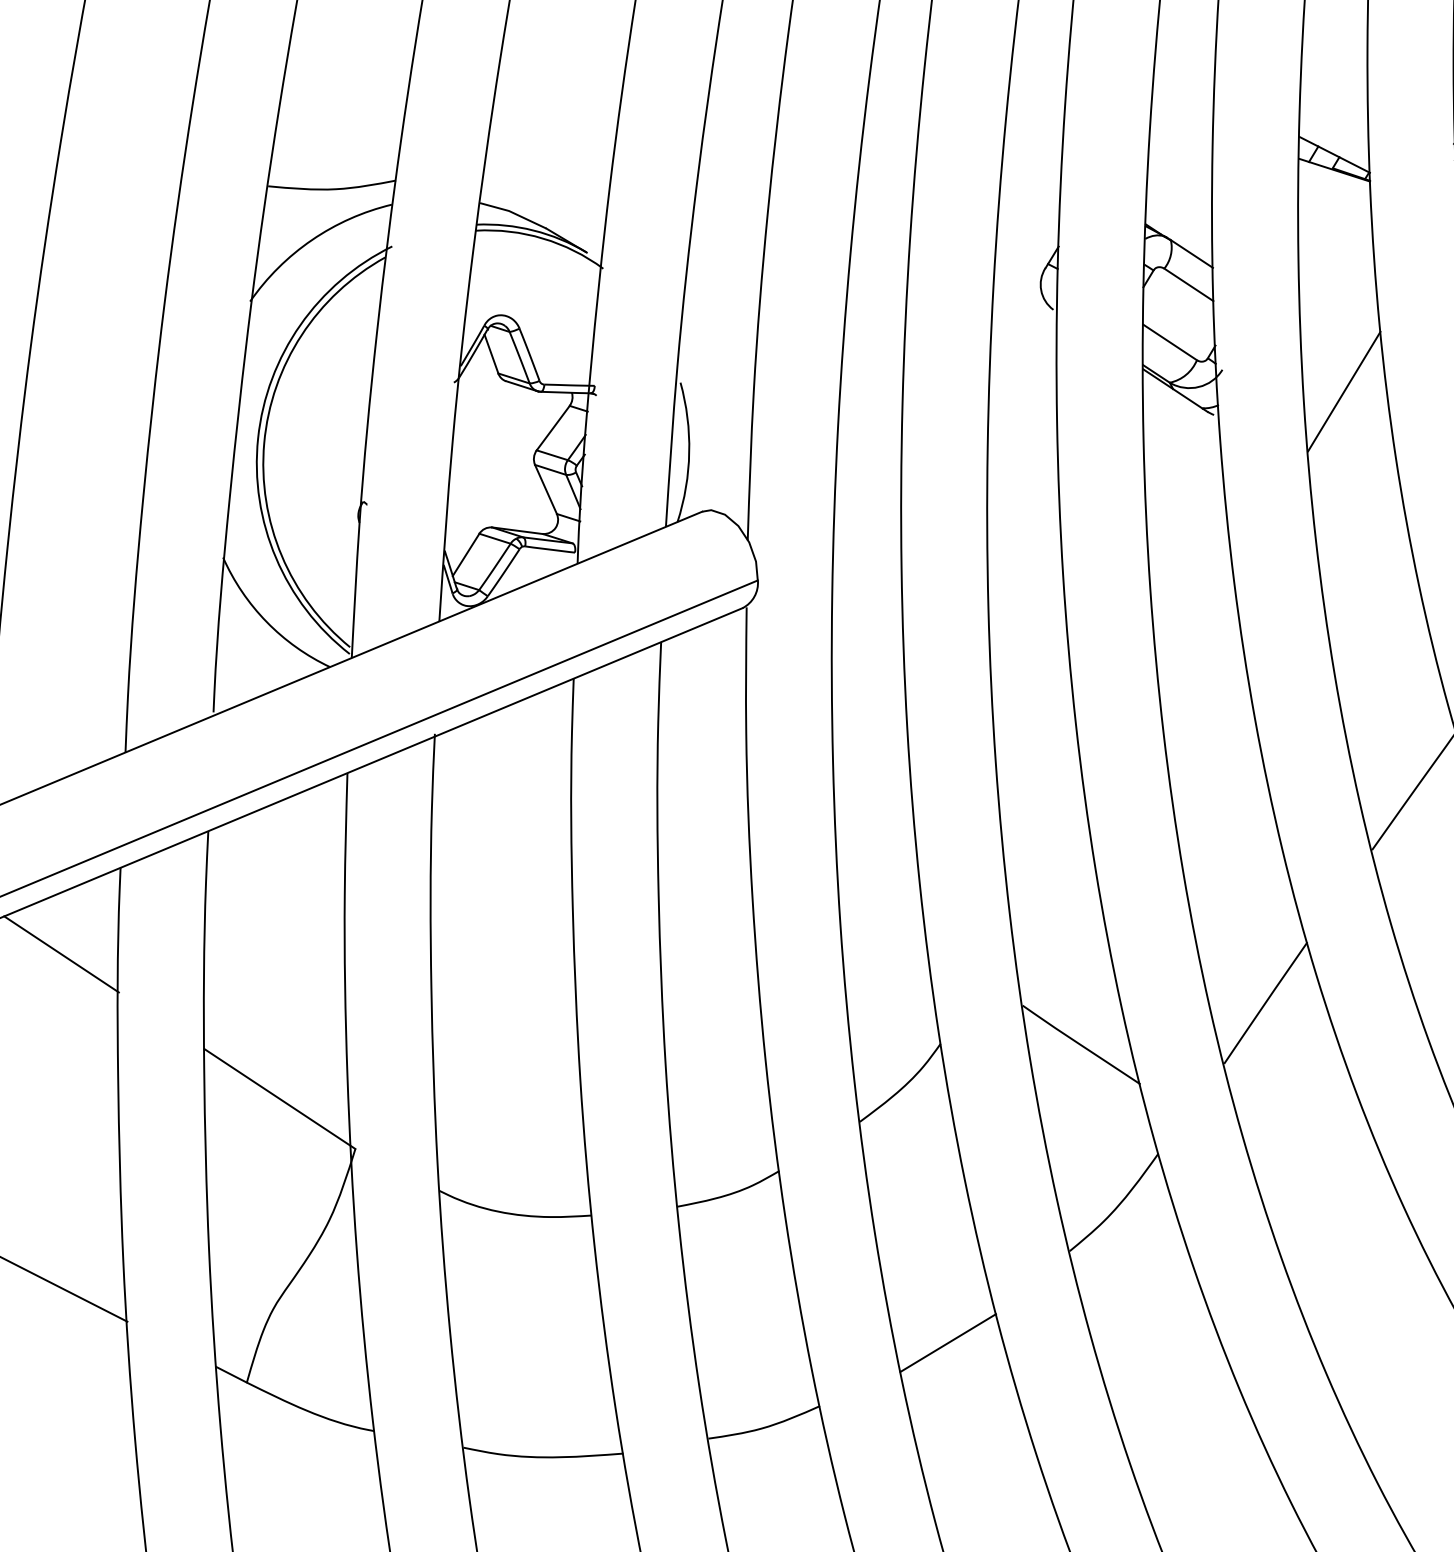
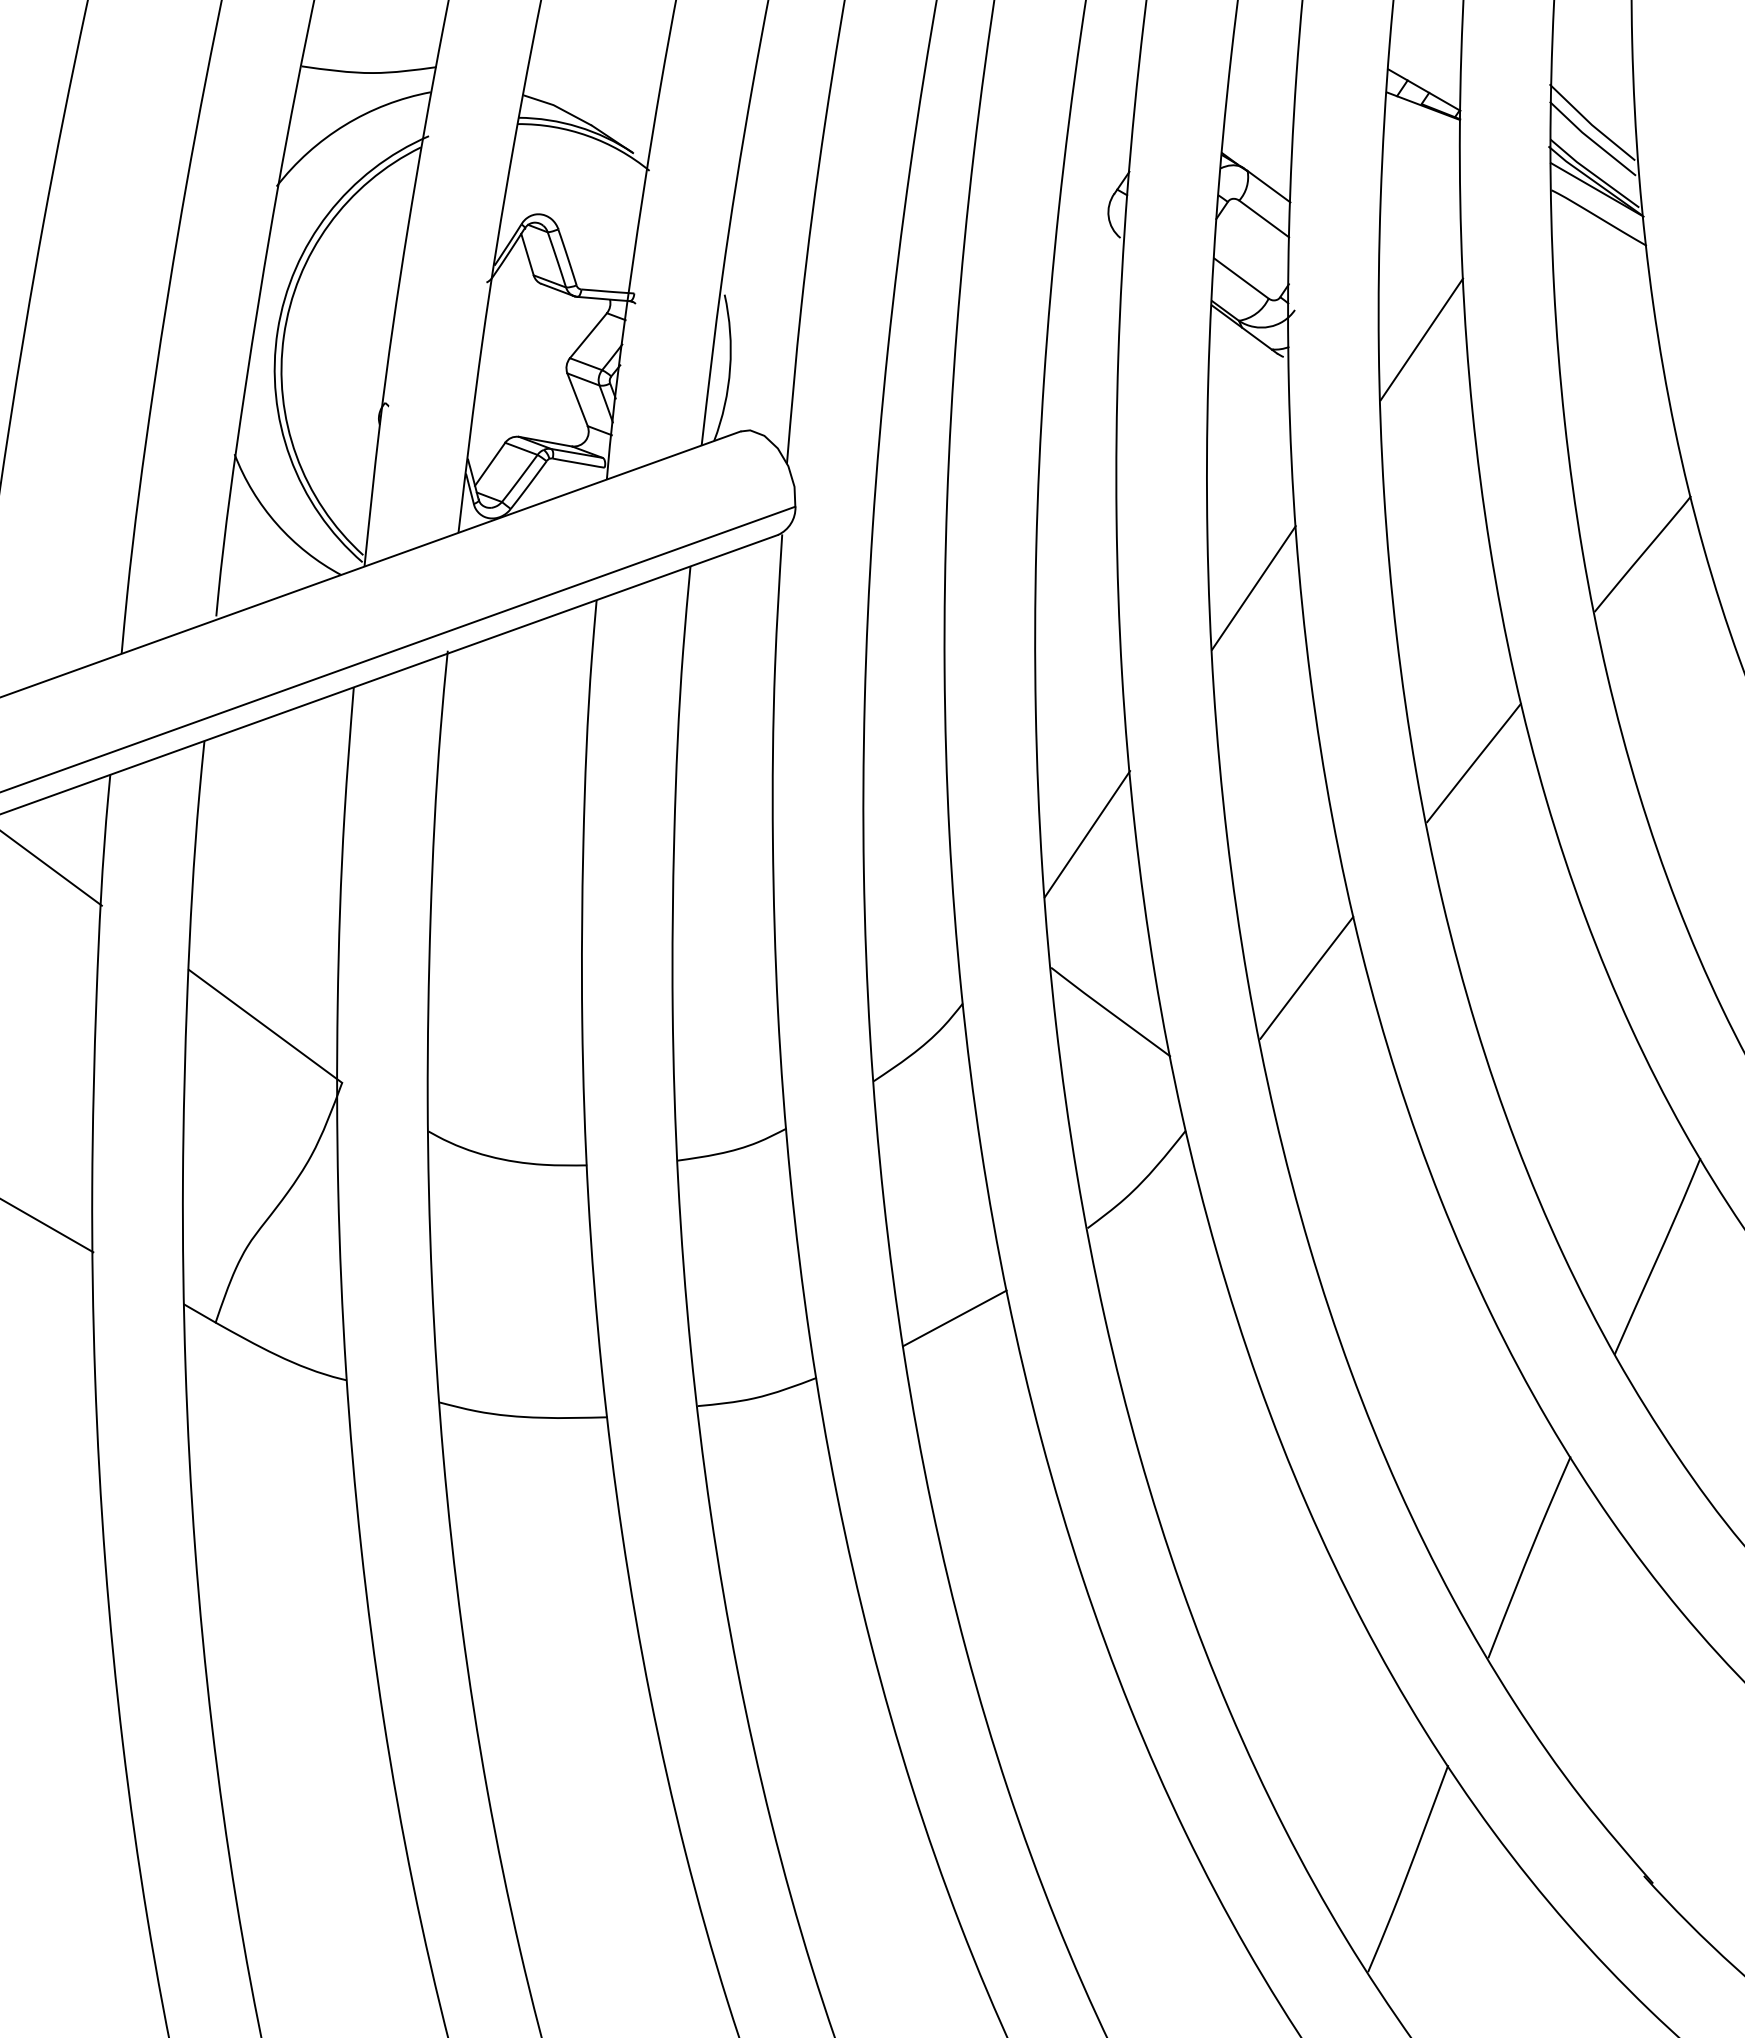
line: (1196, 635) -> (1253, 587), added
line: (1050, 877) -> (1087, 834), added

